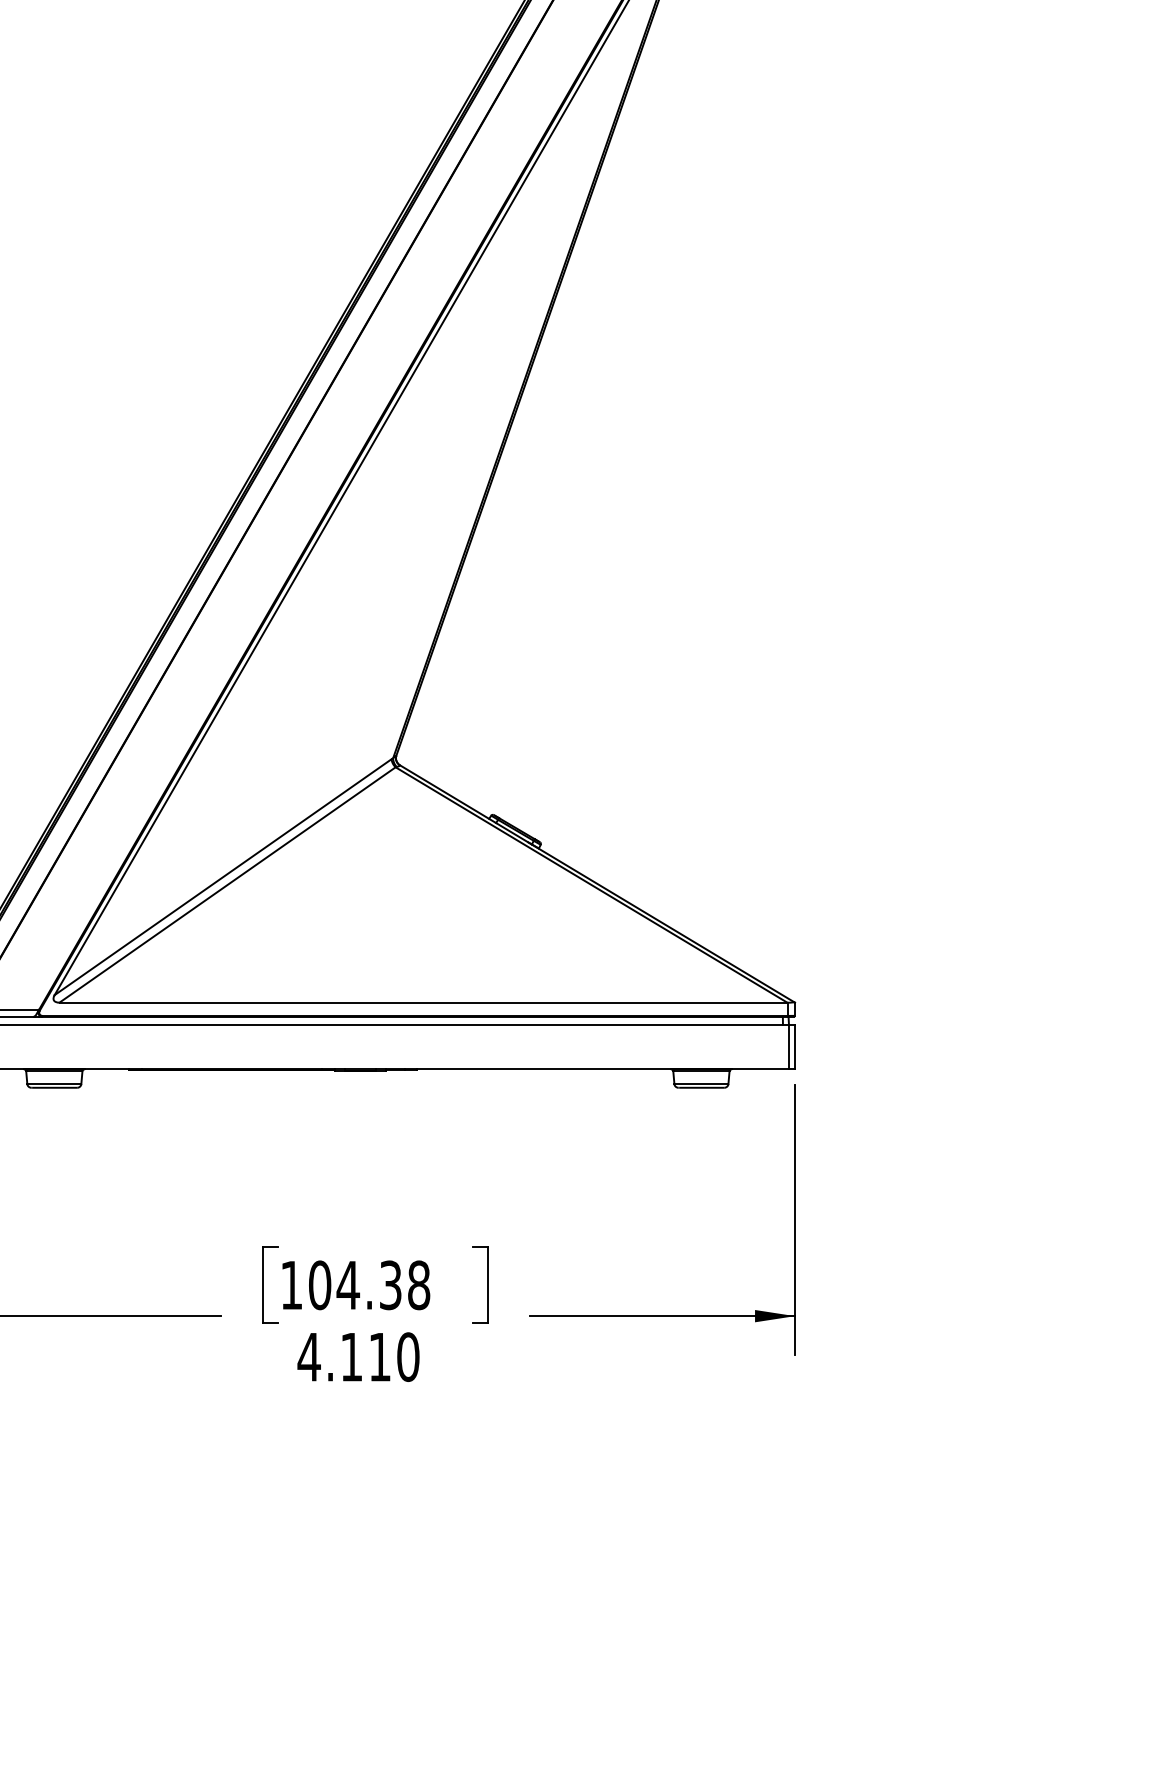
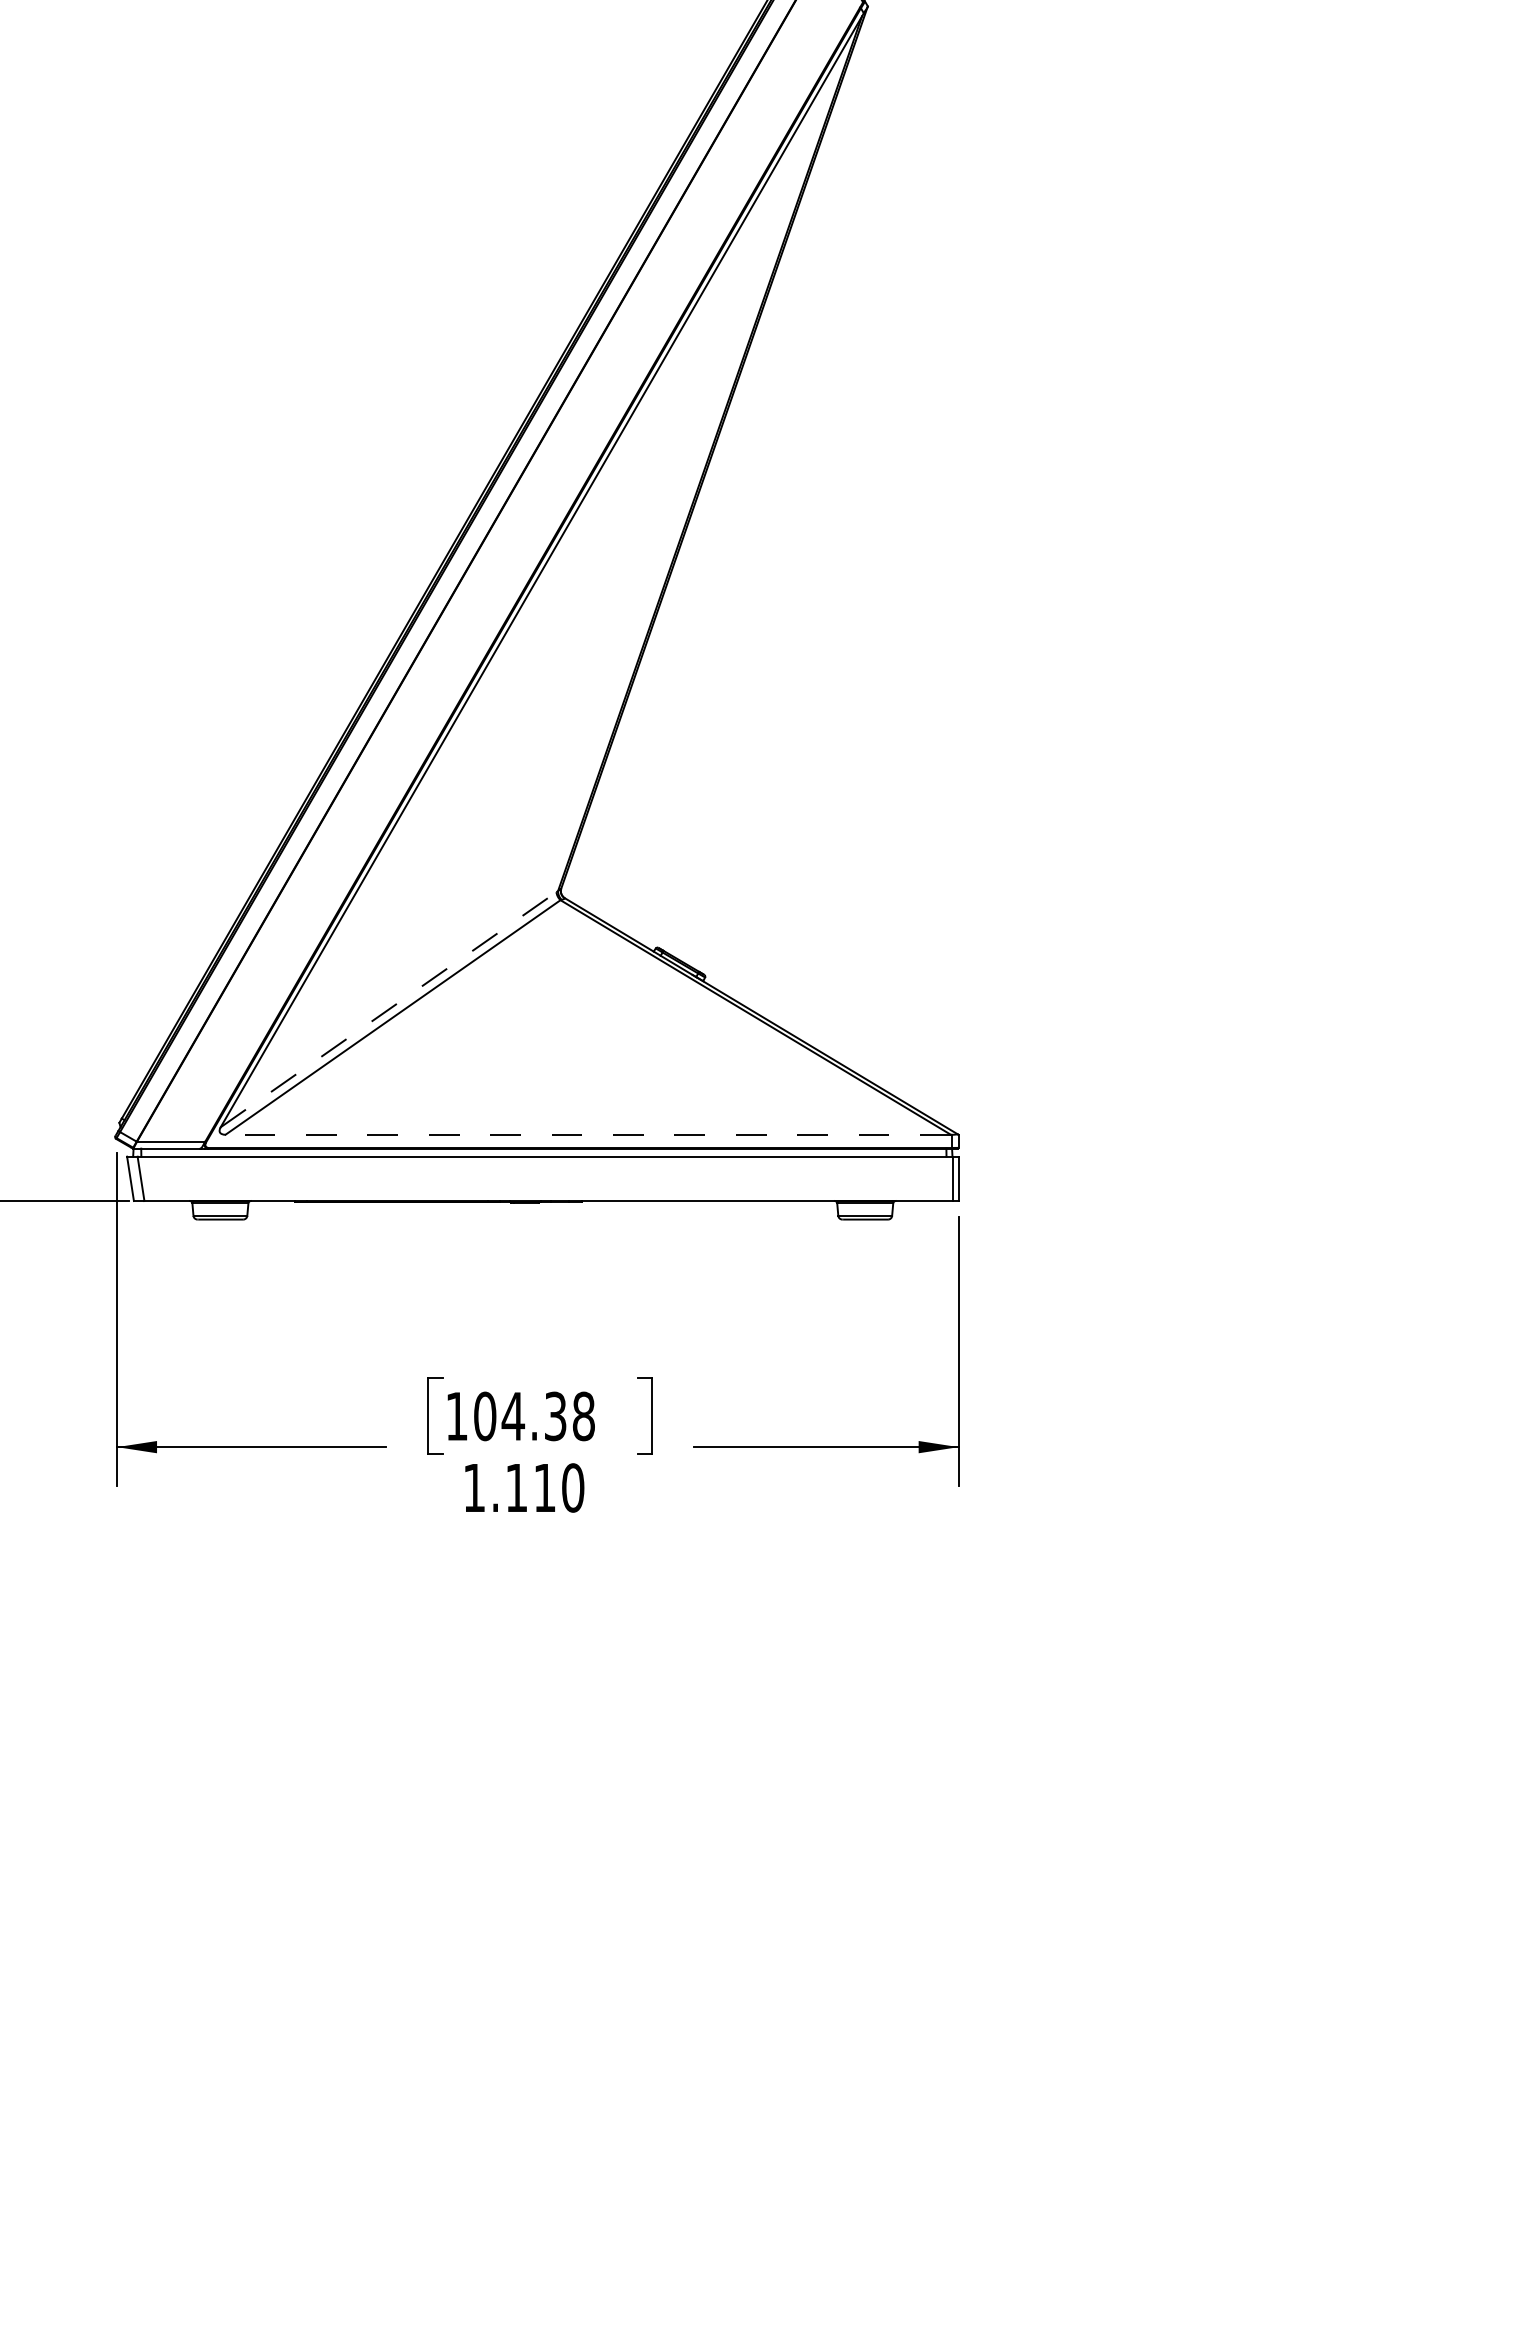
line: (223, 876) -> (388, 1009), solid -> dashed
line: (423, 1002) -> (588, 1134), solid -> dashed
text: (309, 1356) -> (474, 1487), 4.110 -> 1.110

